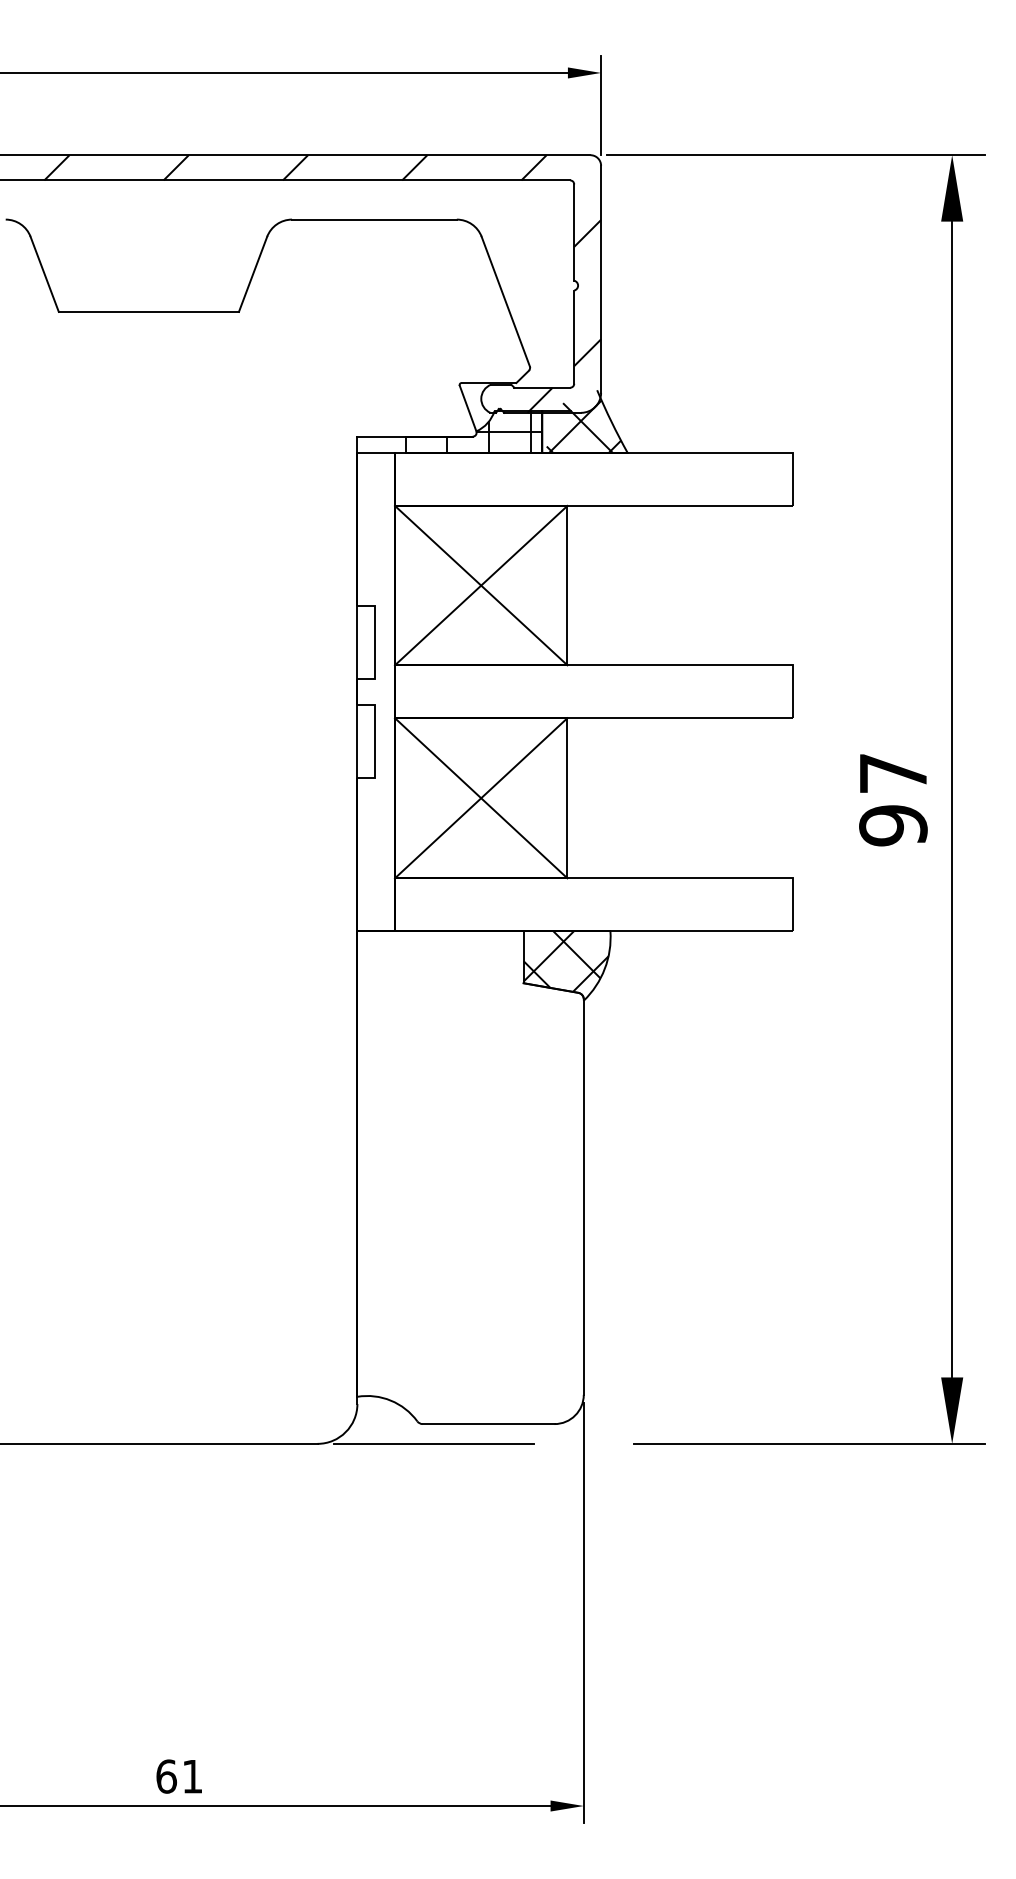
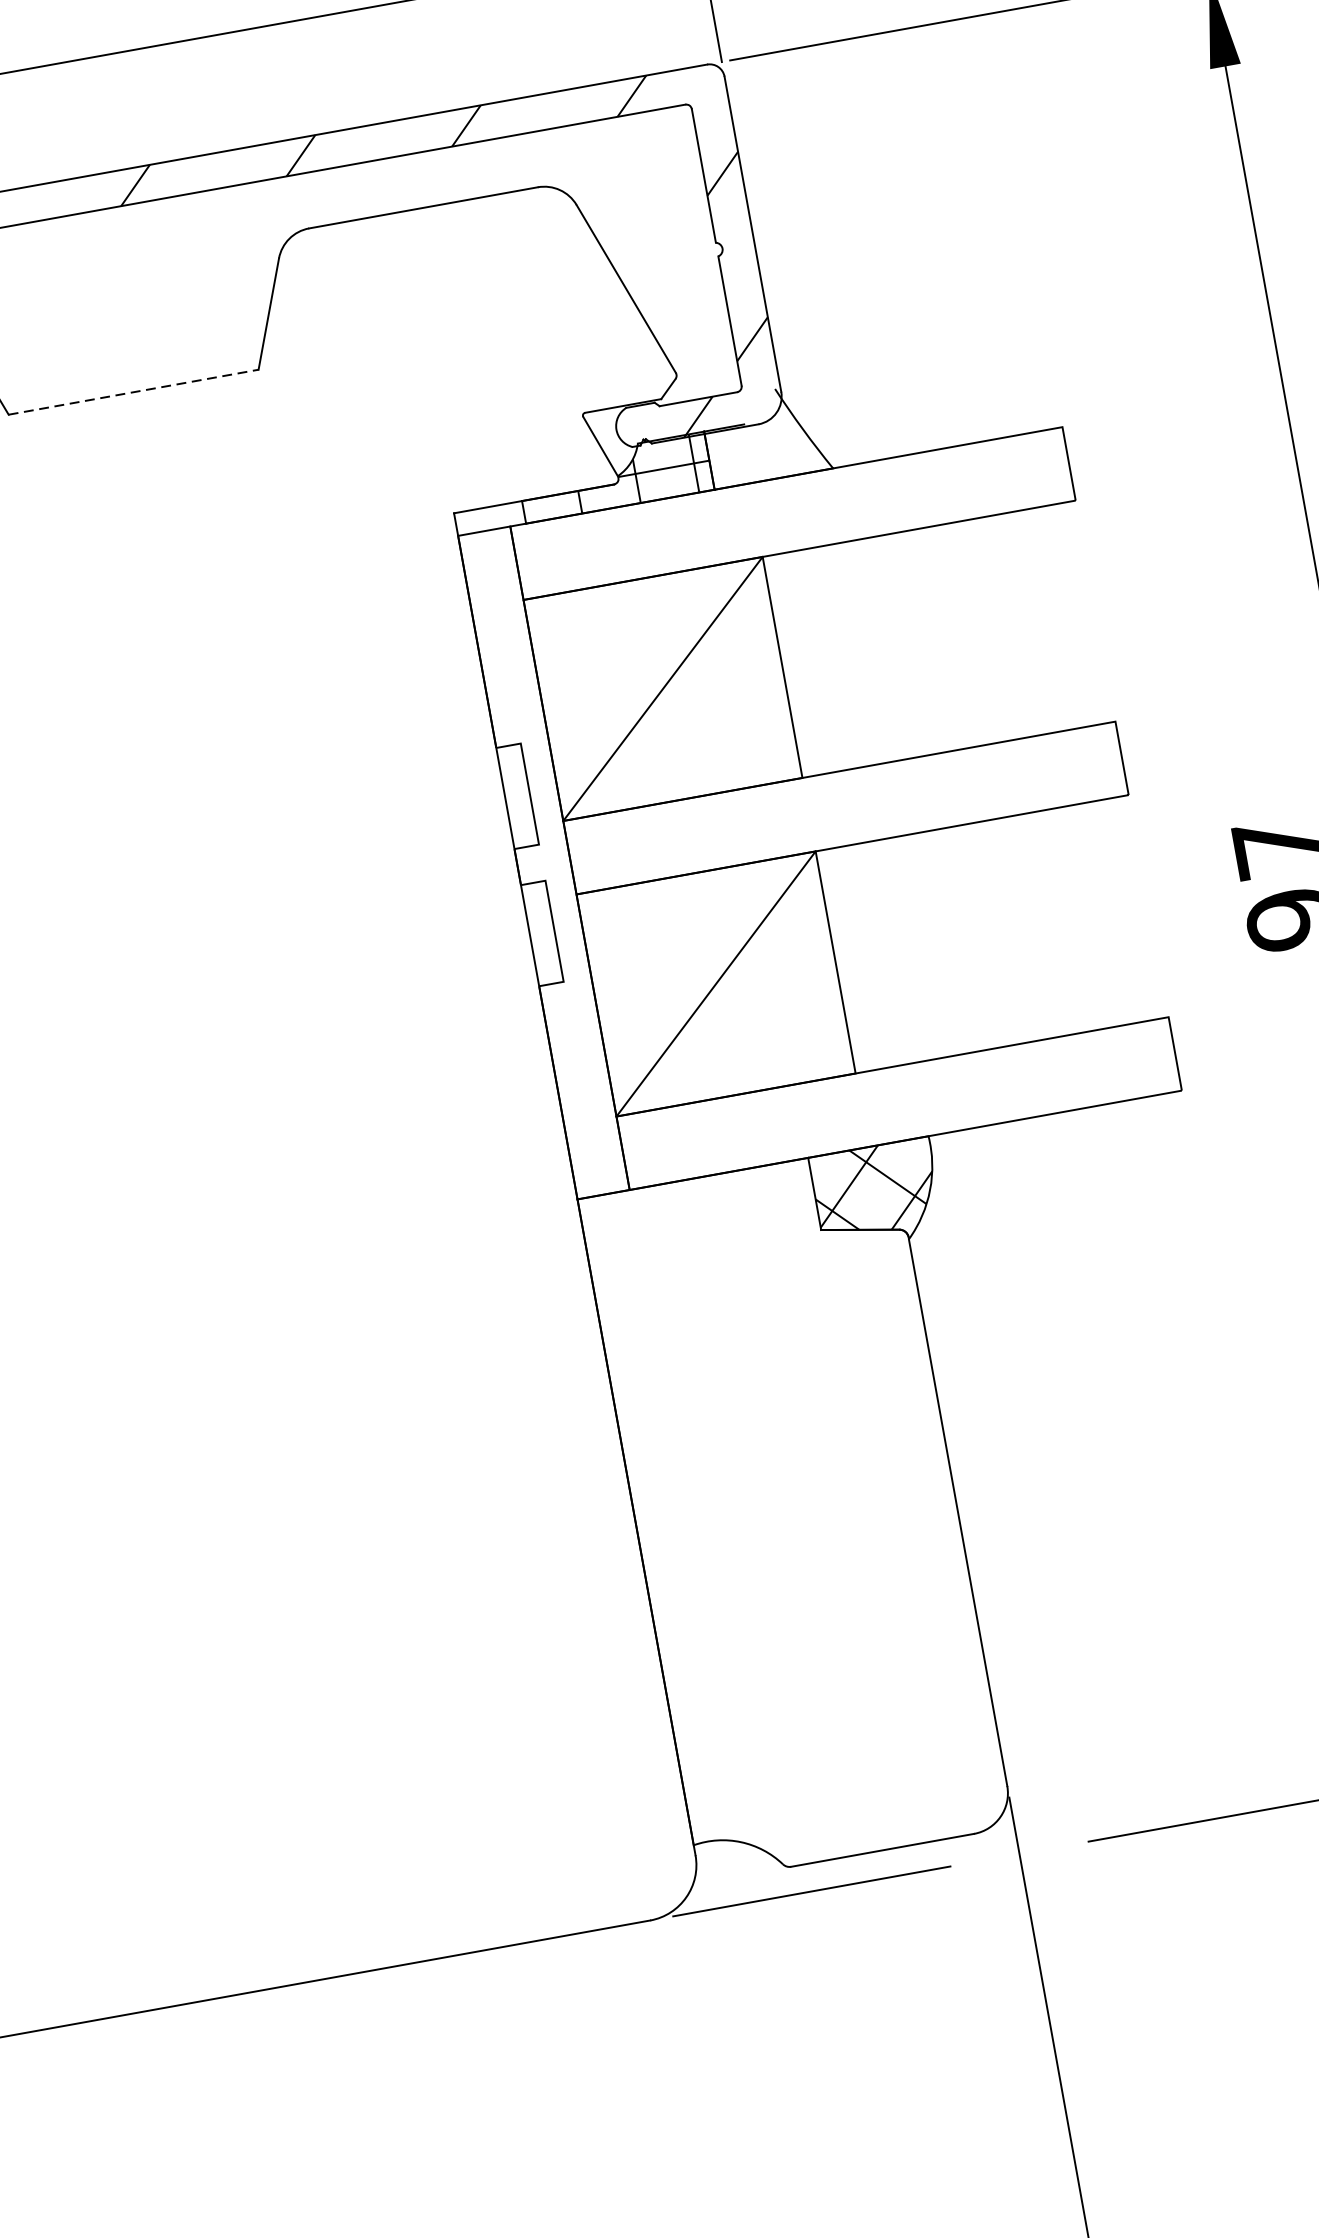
line: (149, 311) -> (134, 391), solid -> dashed
hatch: (581, 426) -> (762, 443), removed
line: (481, 585) -> (663, 688), removed
line: (481, 798) -> (716, 984), removed

